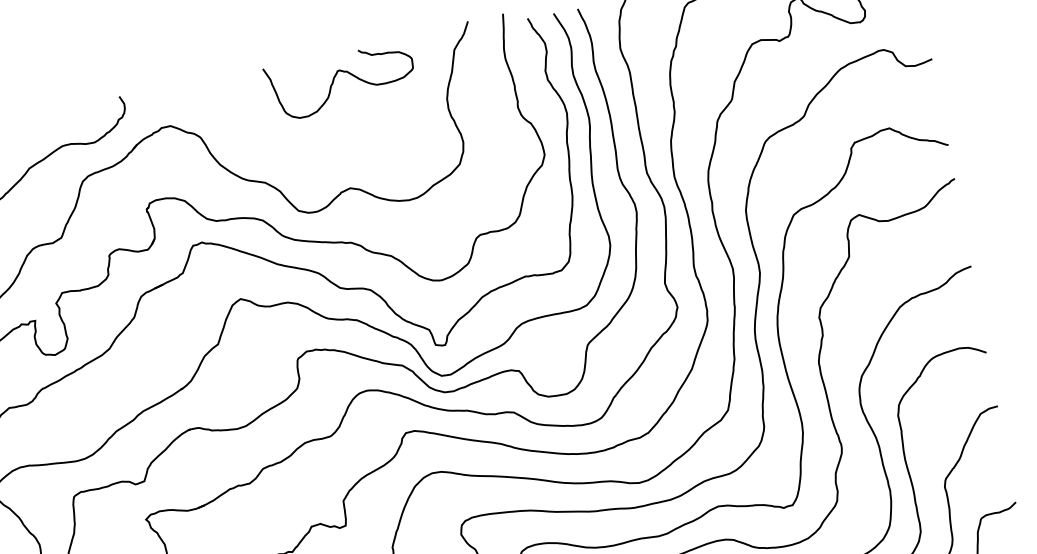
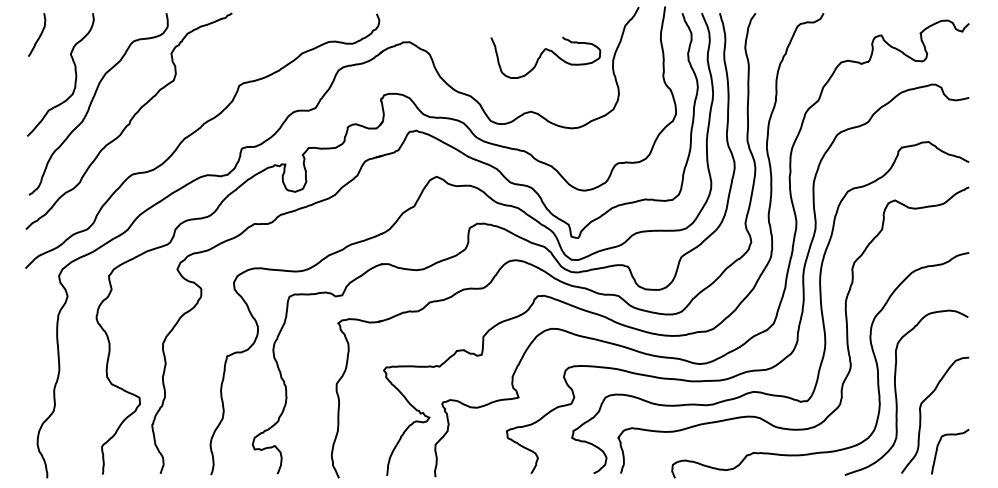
curve: (334, 81) -> (541, 56), moved

